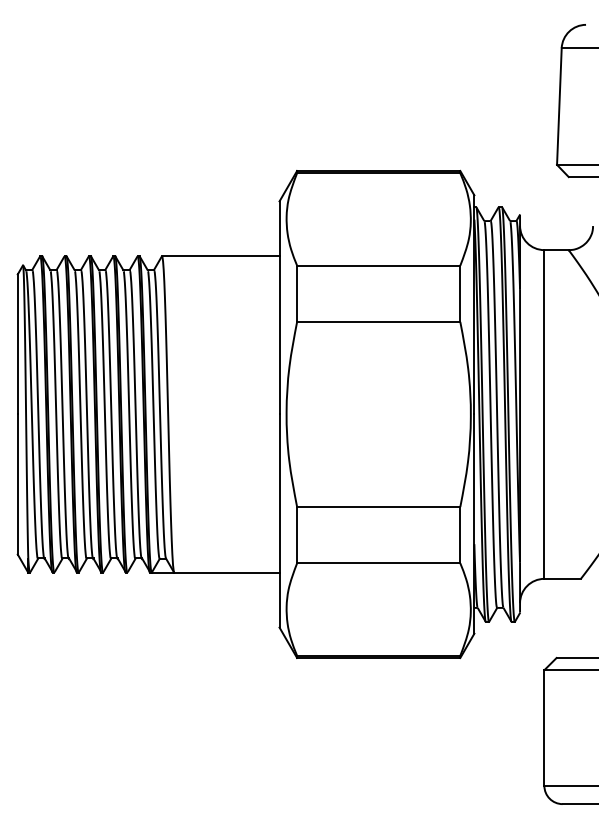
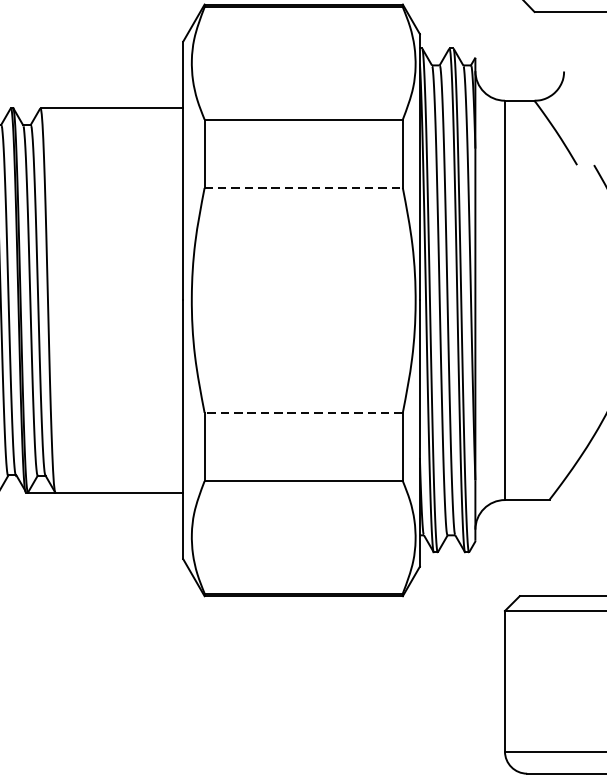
line: (378, 321) -> (303, 187), solid -> dashed
line: (378, 507) -> (303, 413), solid -> dashed

